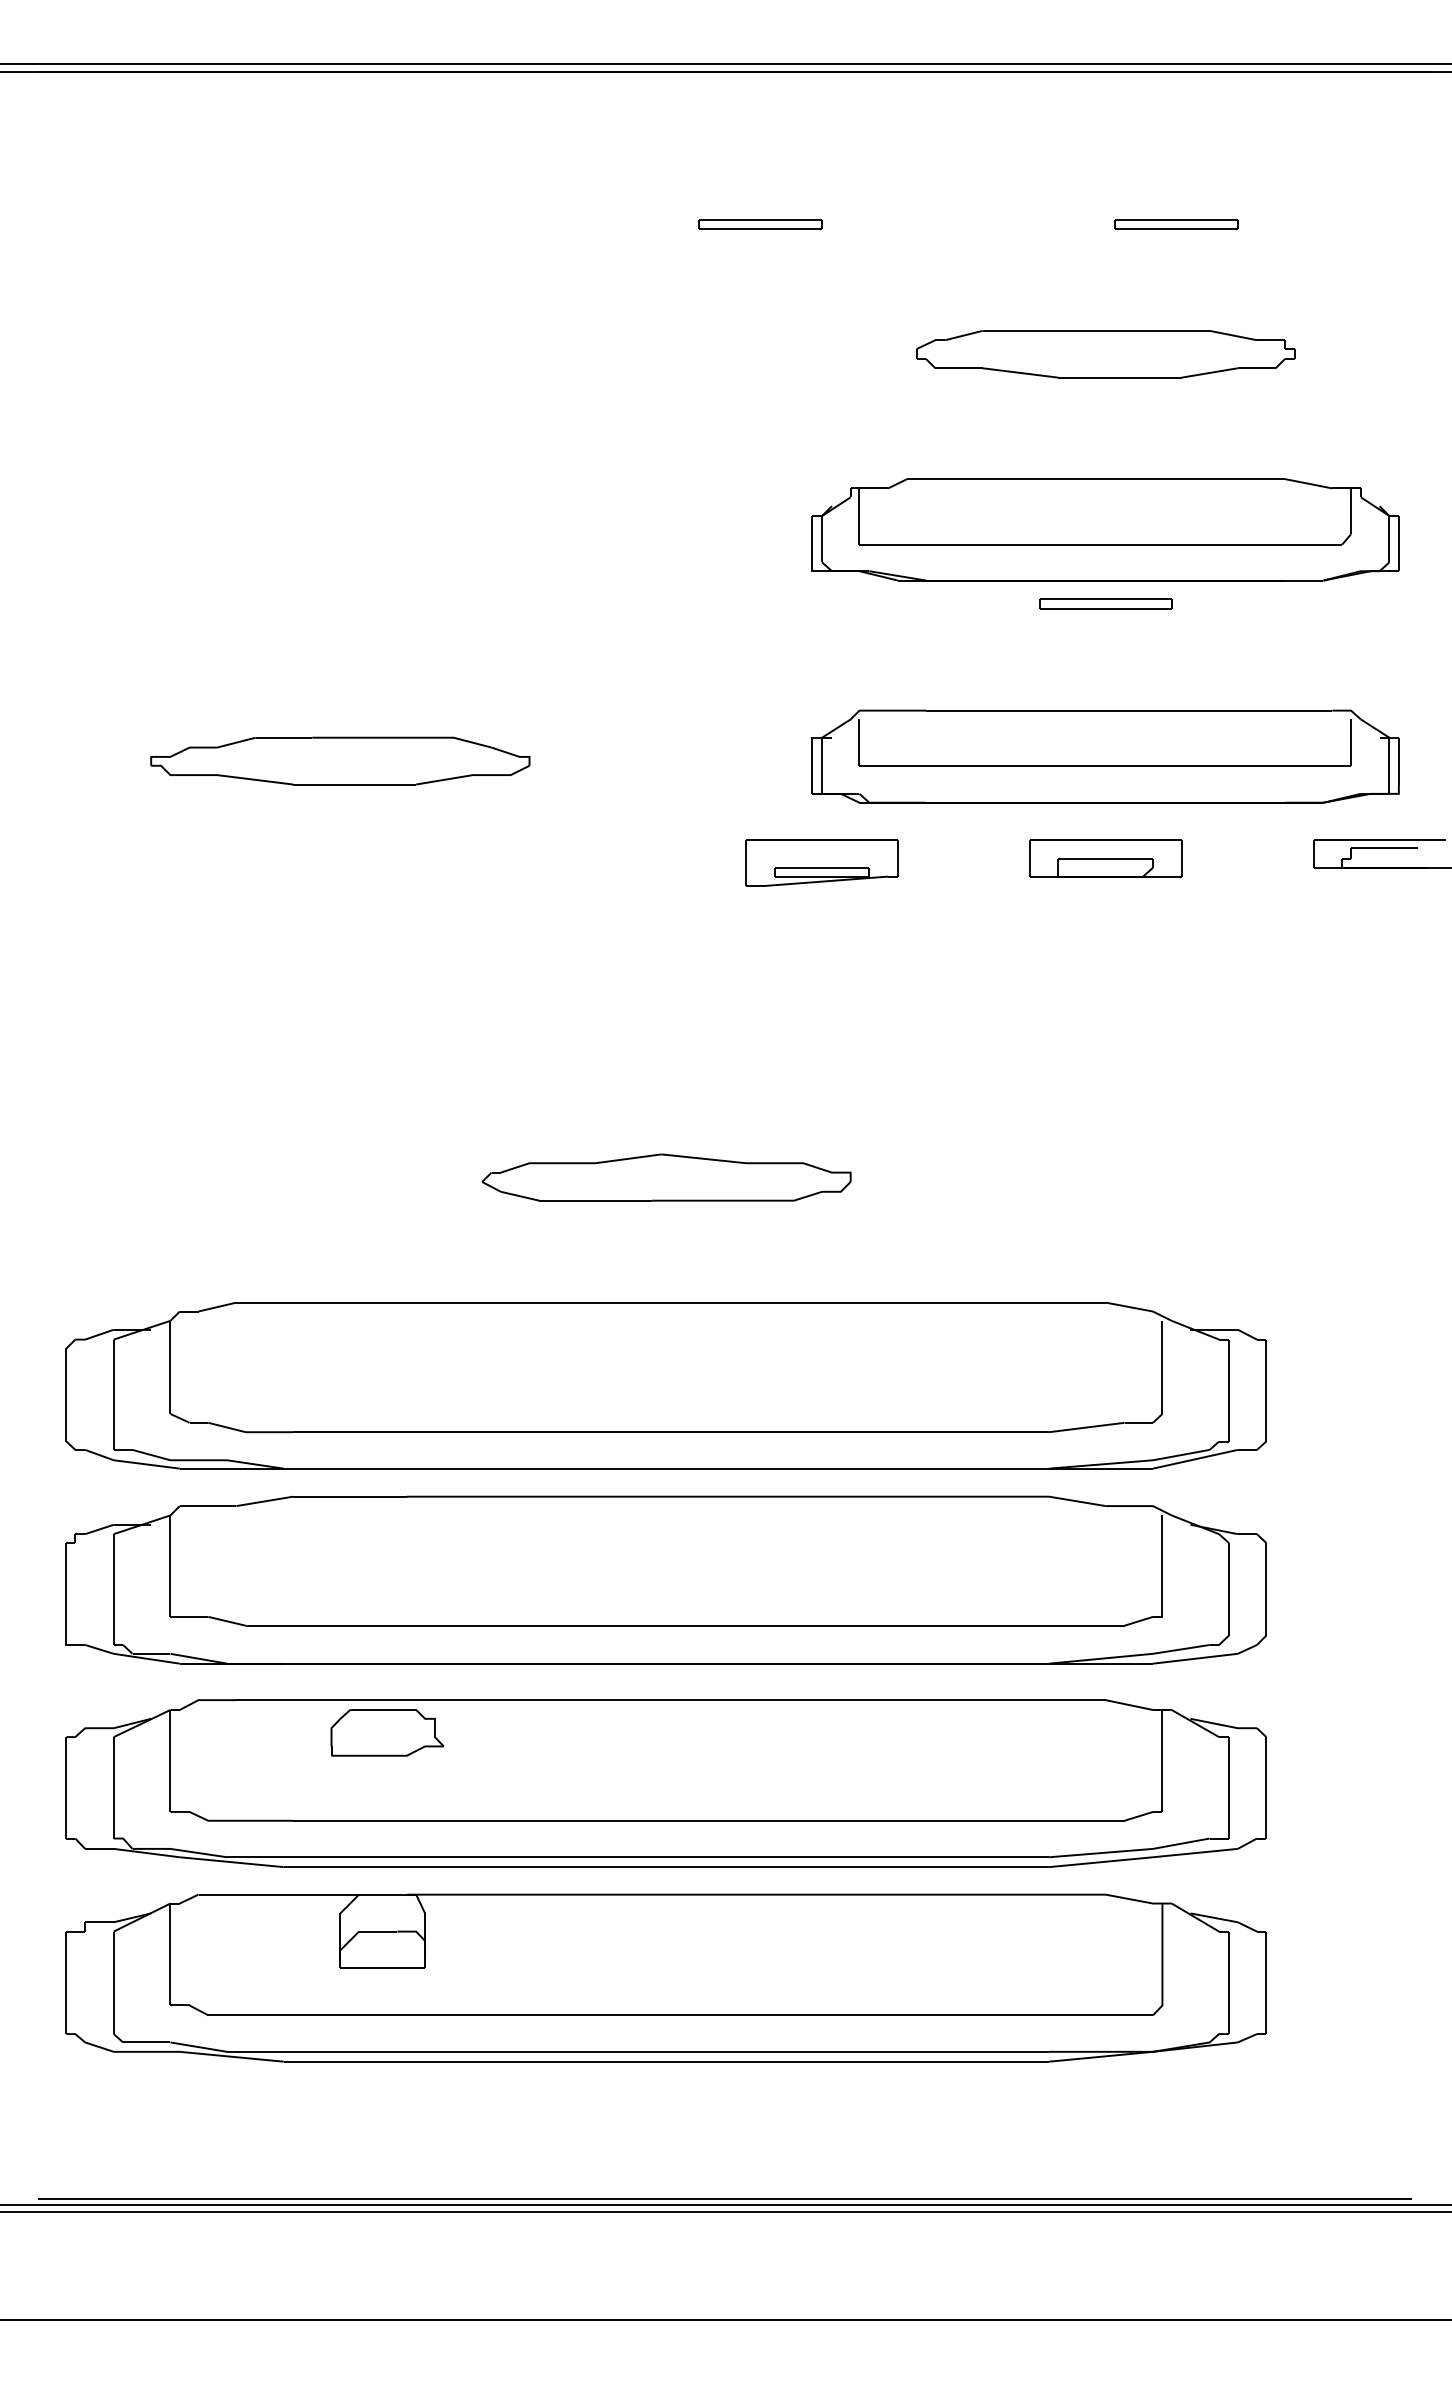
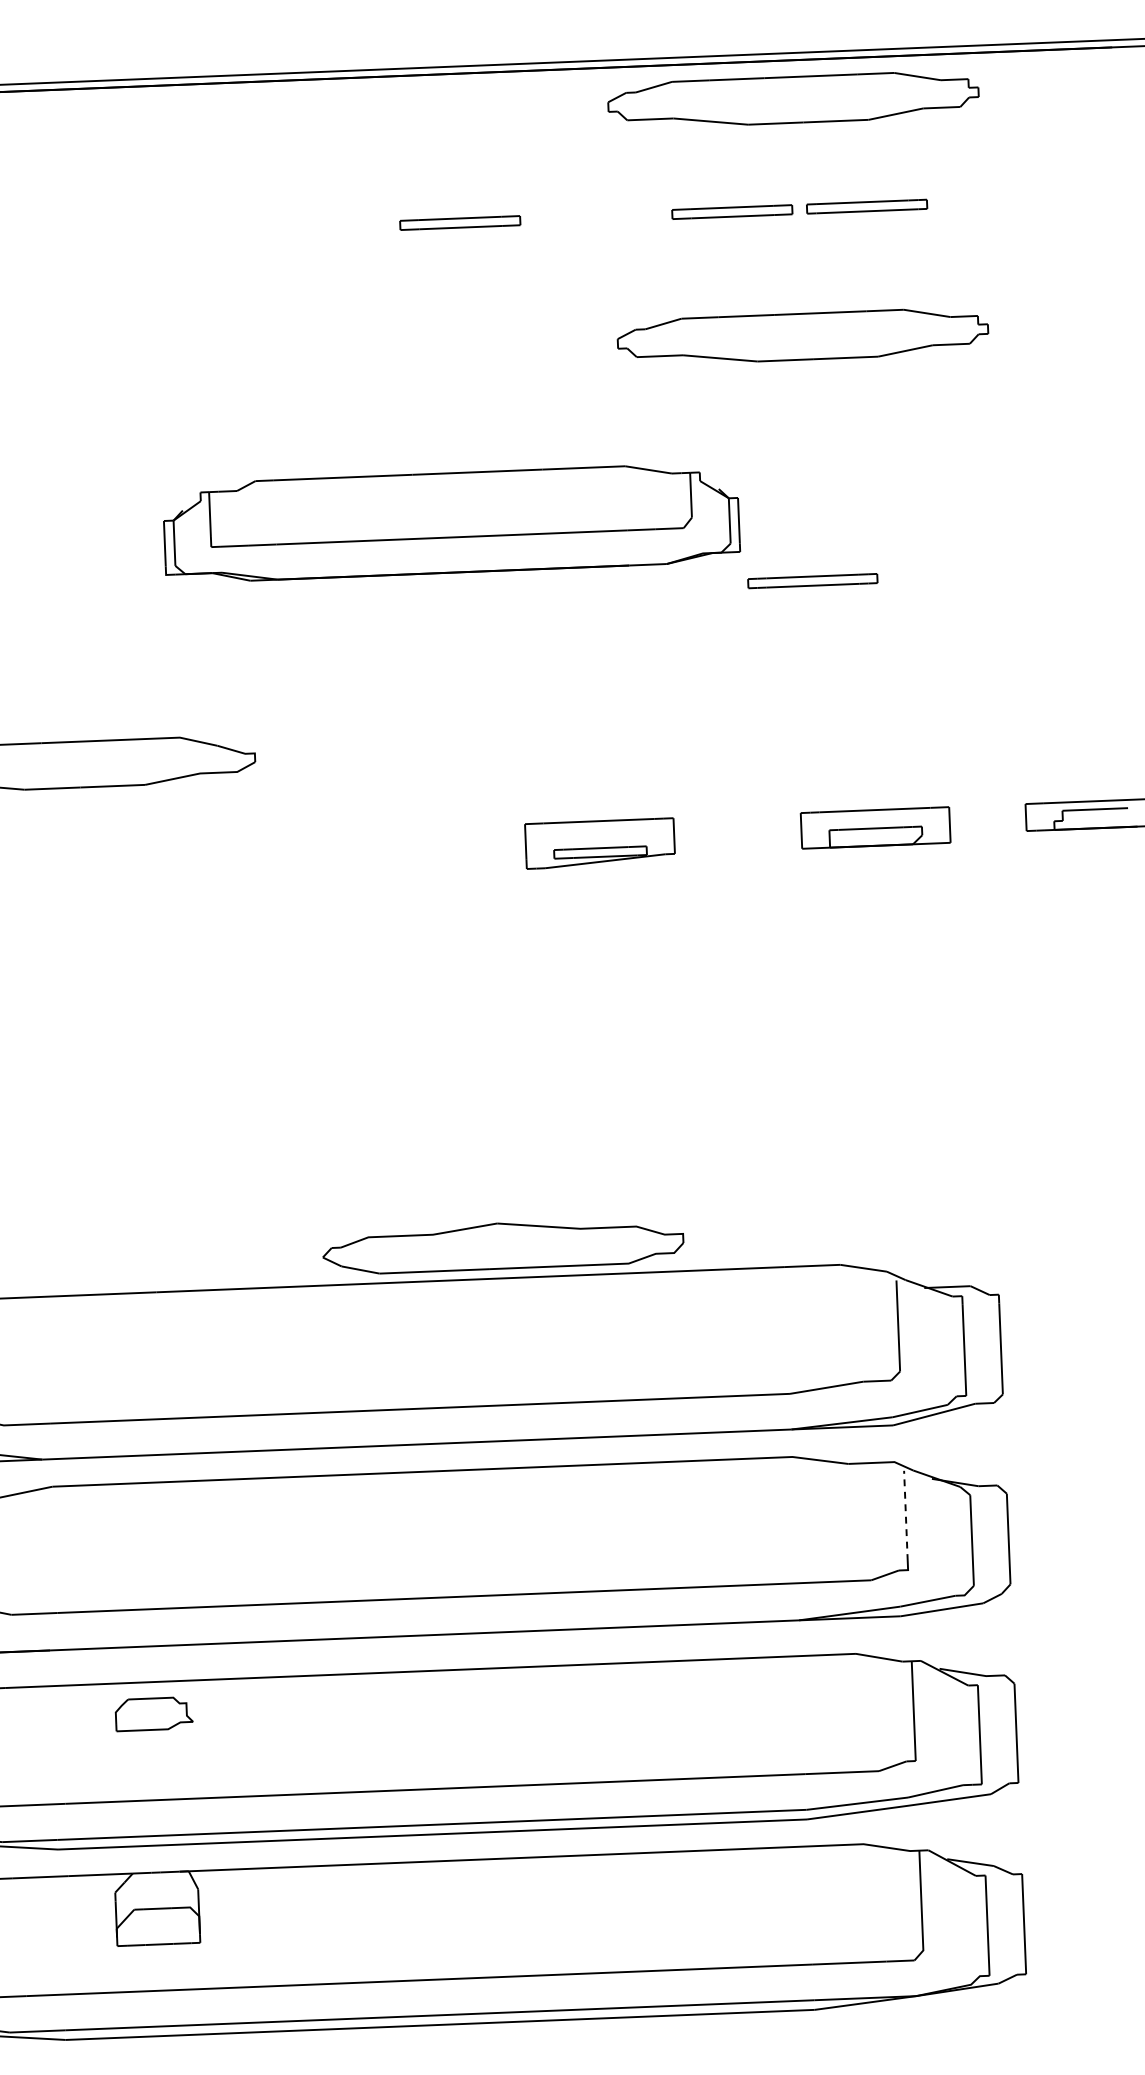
part: (1105, 112) -> (793, 100), added
part: (1038, 224) -> (732, 212), added
part: (1105, 529) -> (451, 522), moved
part: (1105, 756) -> (818, 730), removed
part: (1105, 858) -> (875, 828), moved
part: (821, 862) -> (599, 843), moved
part: (666, 1177) -> (503, 1245), moved
line: (1162, 1560) -> (905, 1514), solid -> dashed
part: (387, 1732) -> (154, 1713), size x0.7

